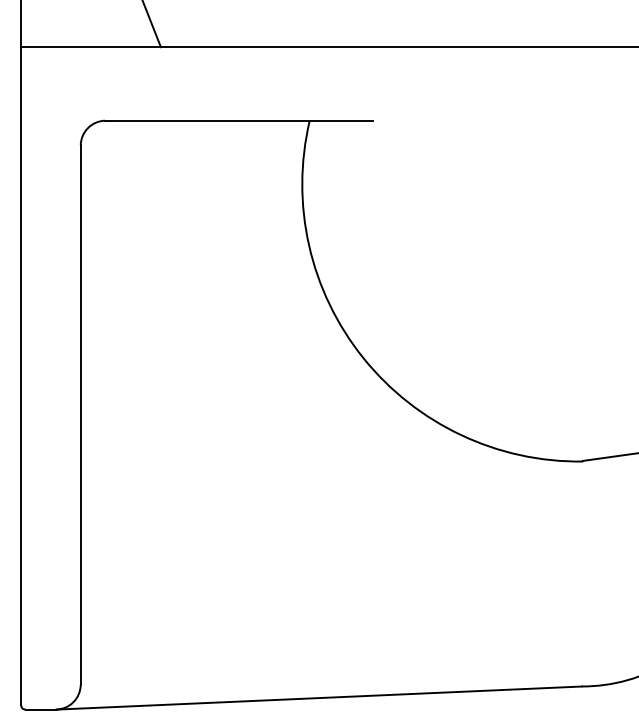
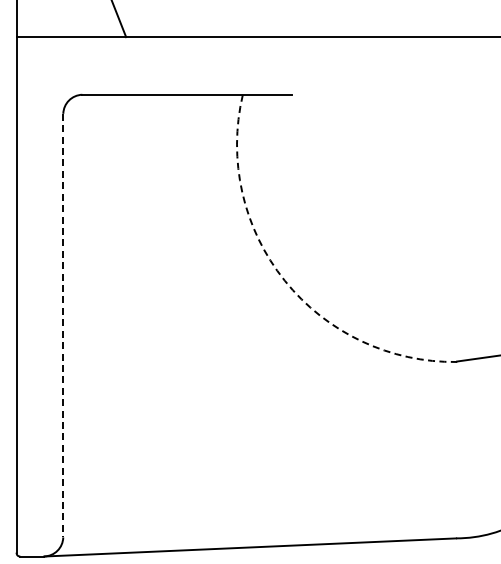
arc: (362, 357) -> (284, 280), solid -> dashed
line: (81, 414) -> (63, 325), solid -> dashed

